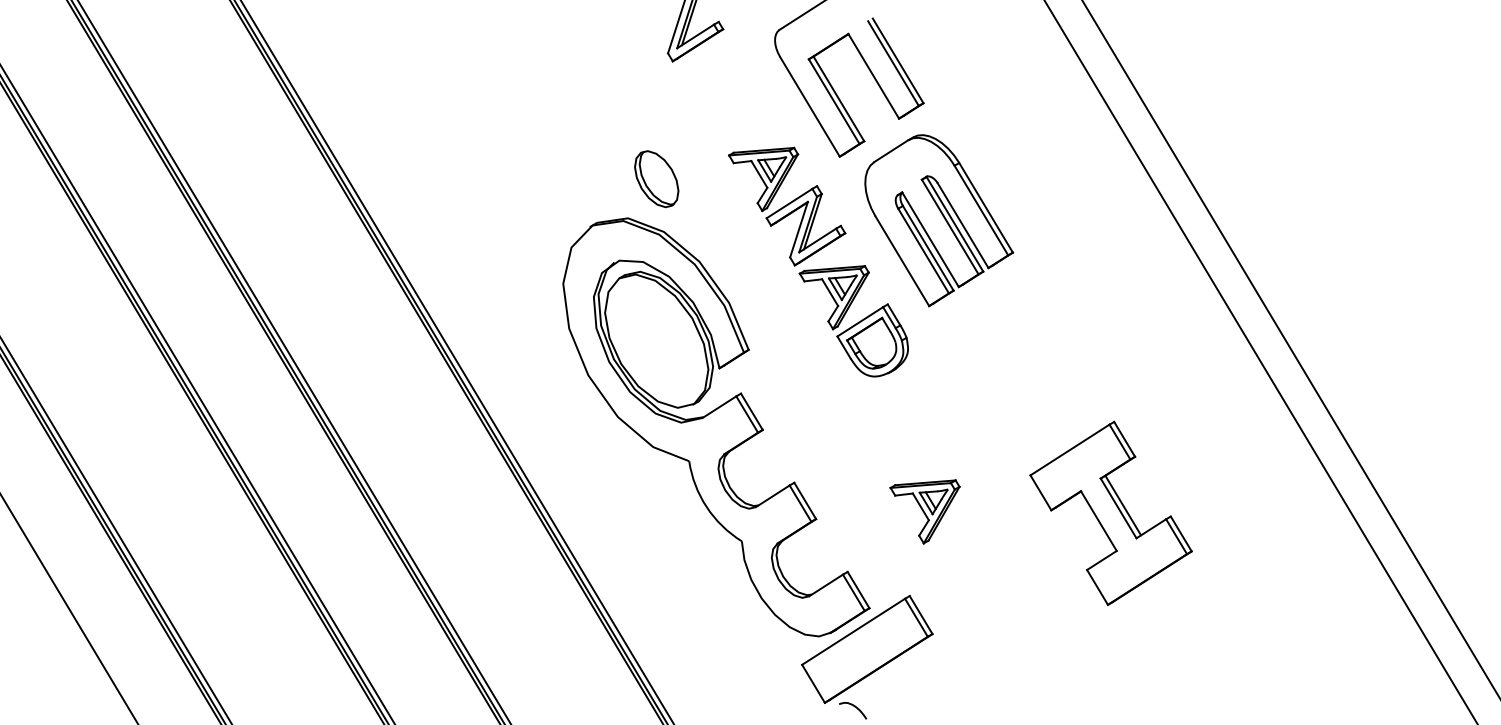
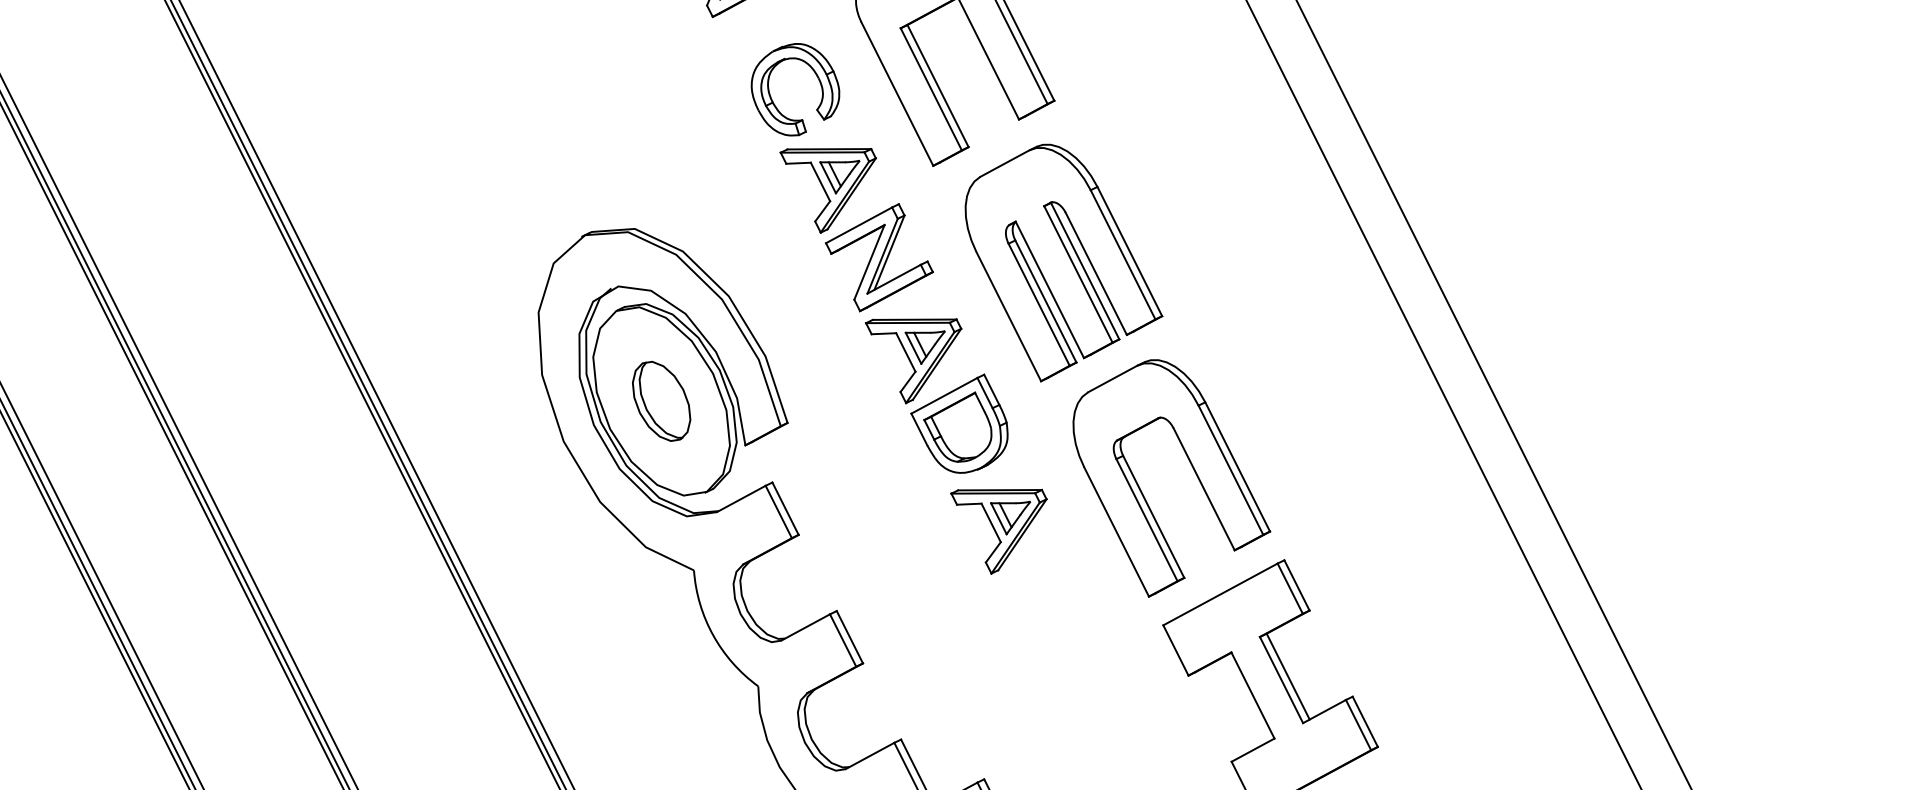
part: (752, 102) -> (818, 82), added
part: (656, 179) -> (661, 401), moved
part: (1043, 362) -> (1193, 470), added
part: (924, 511) -> (995, 529), moved

